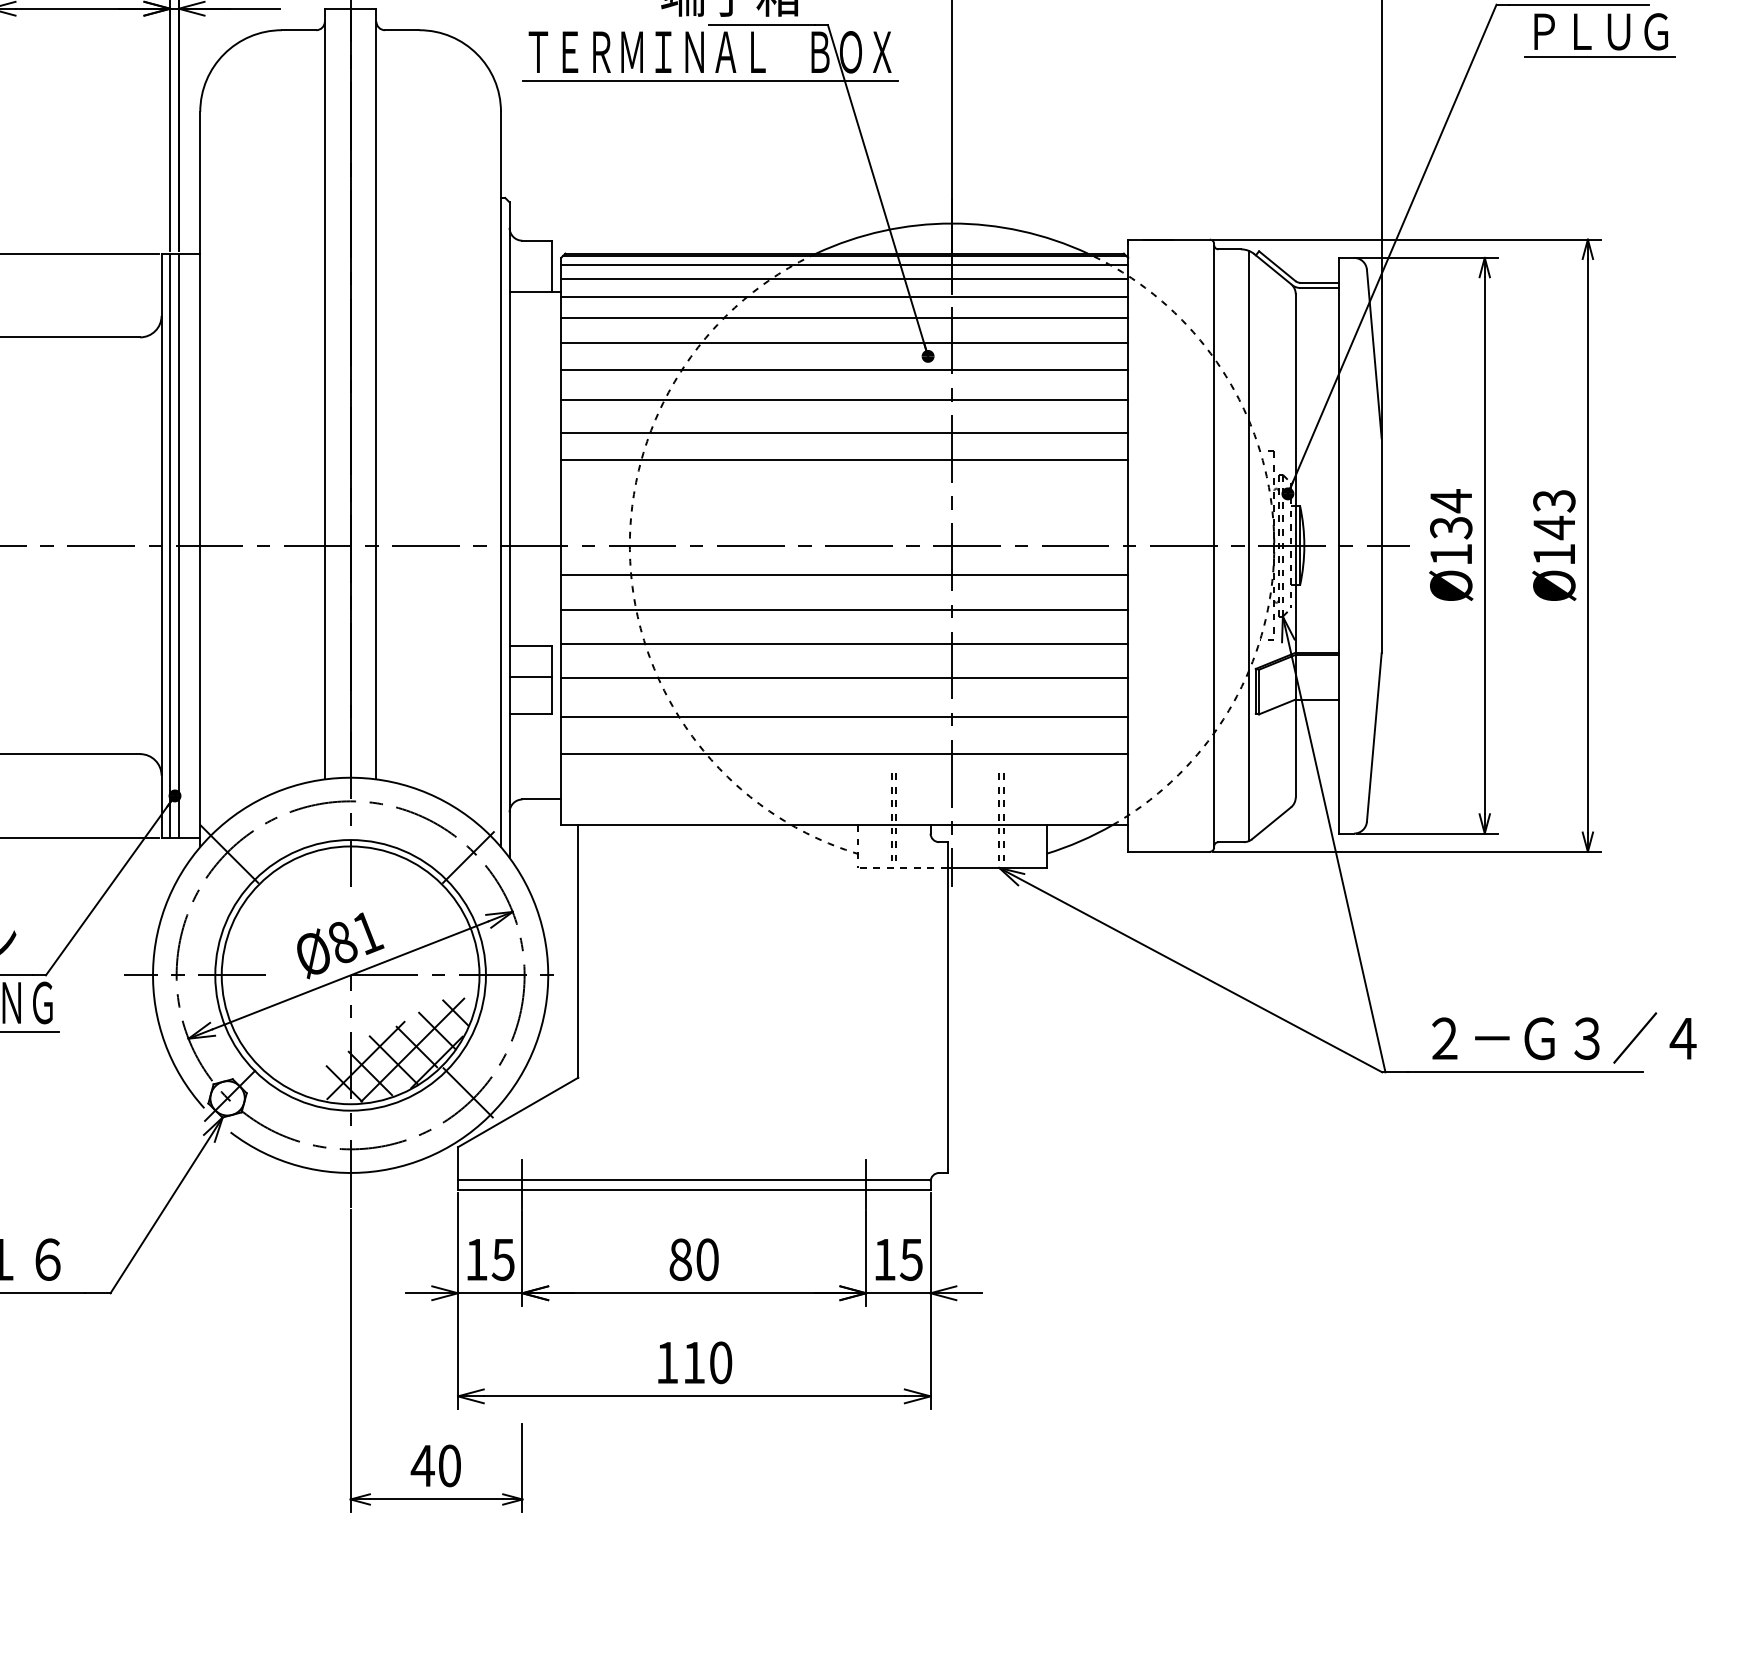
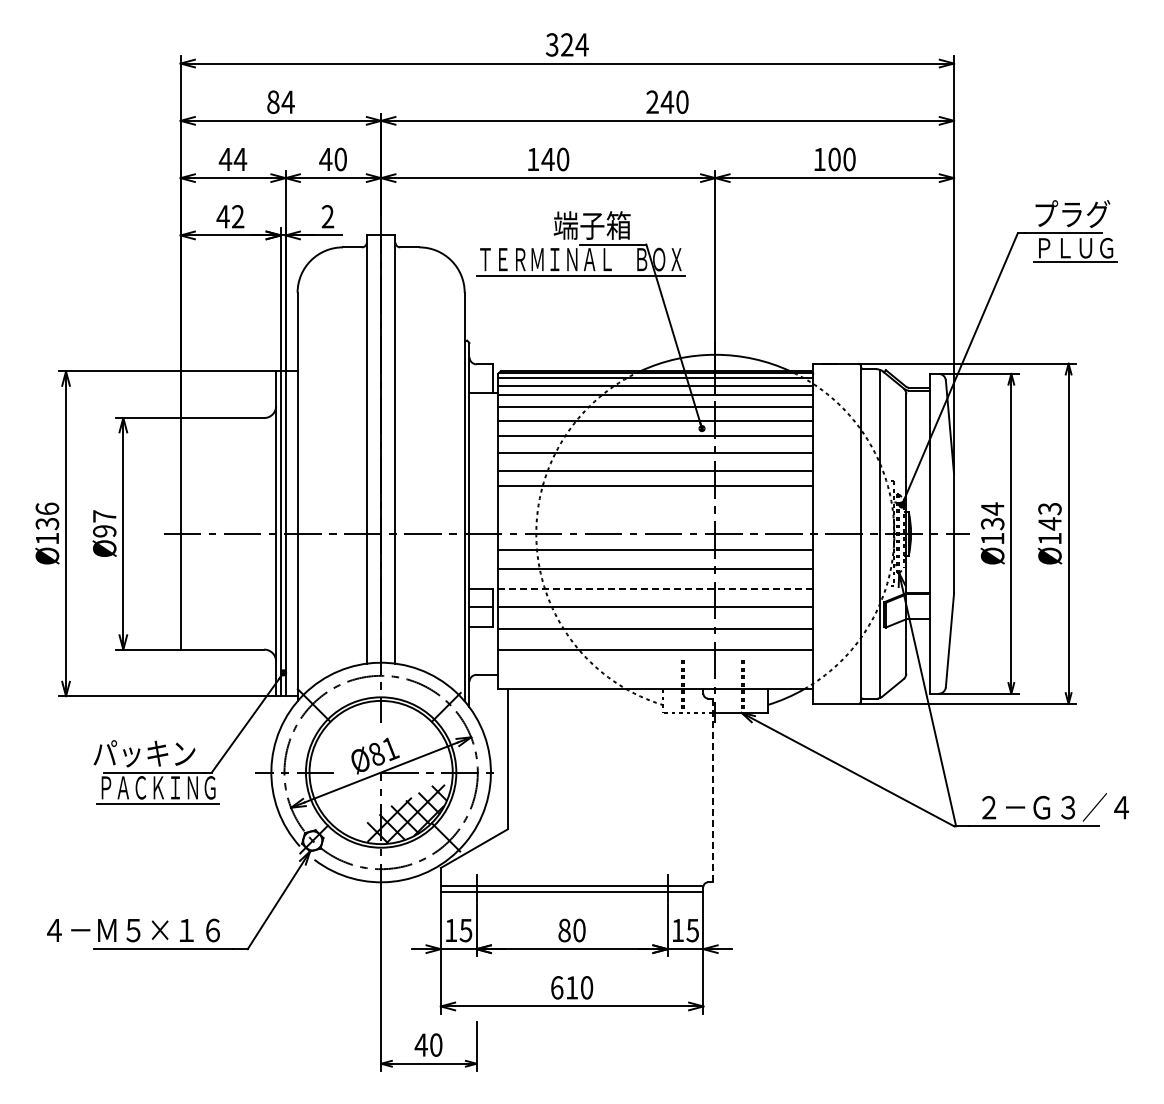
line: (844, 644) -> (655, 588), solid -> dashed
line: (946, 1007) -> (712, 790), solid -> dashed
text: (668, 1362) -> (557, 987), 110 -> 610

